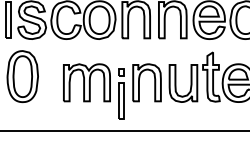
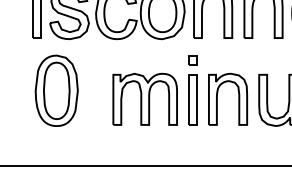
part: (121, 93) -> (192, 89), moved

